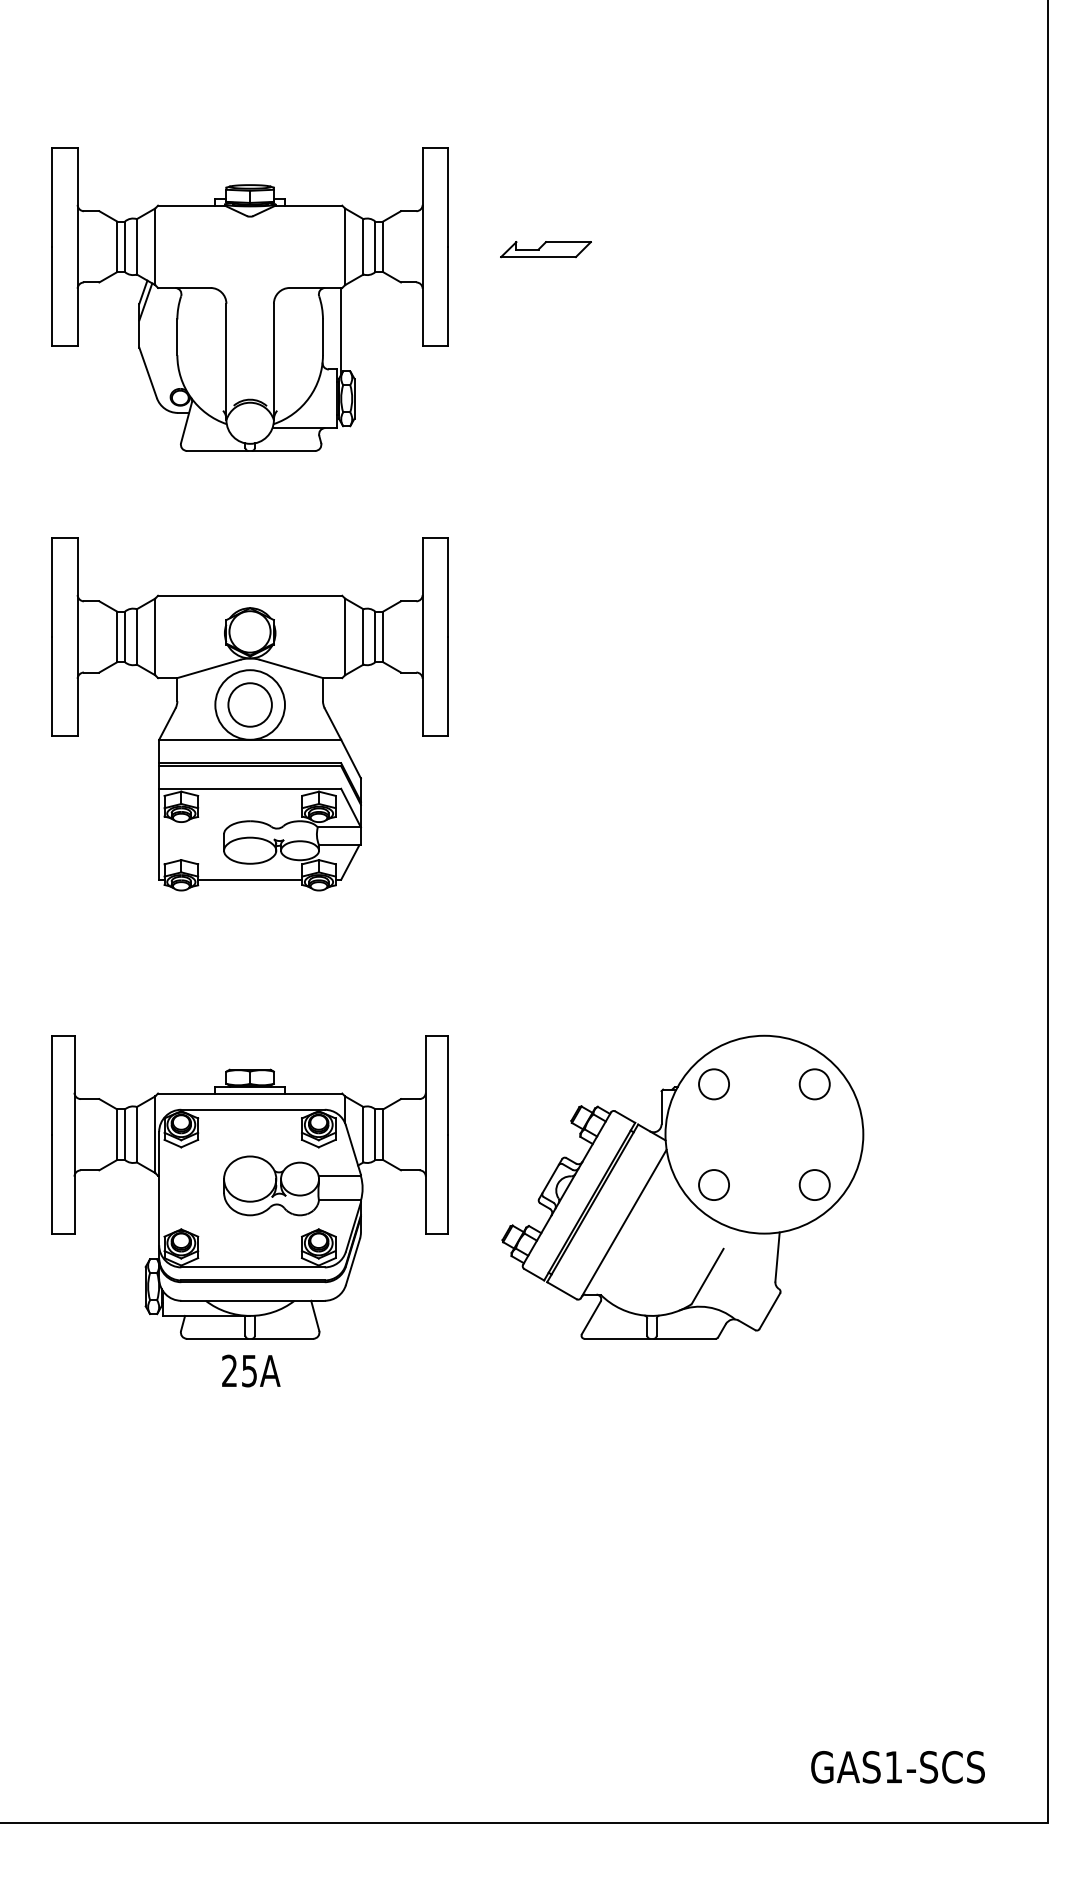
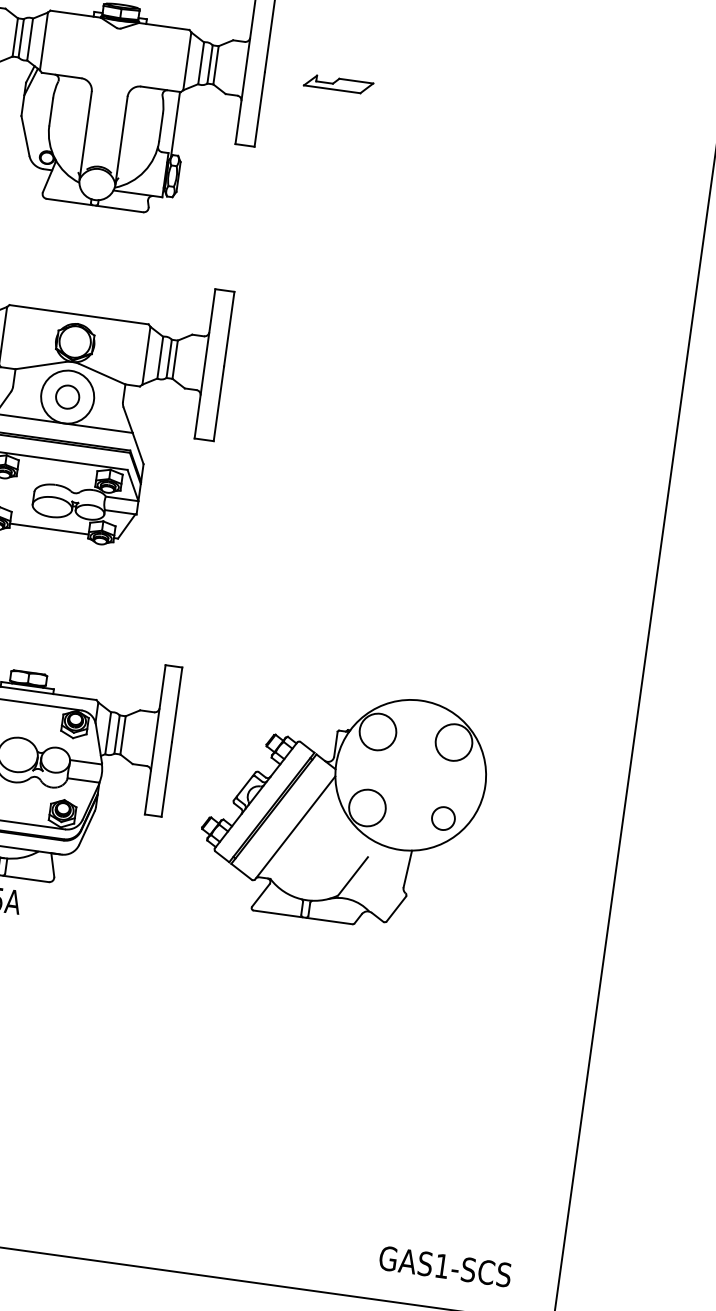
circle: (249, 704) -> (67, 396), size x0.7
circle: (714, 1084) -> (378, 732), size x1.6
circle: (814, 1084) -> (453, 742), size x1.6
circle: (714, 1185) -> (367, 808), size x1.6

